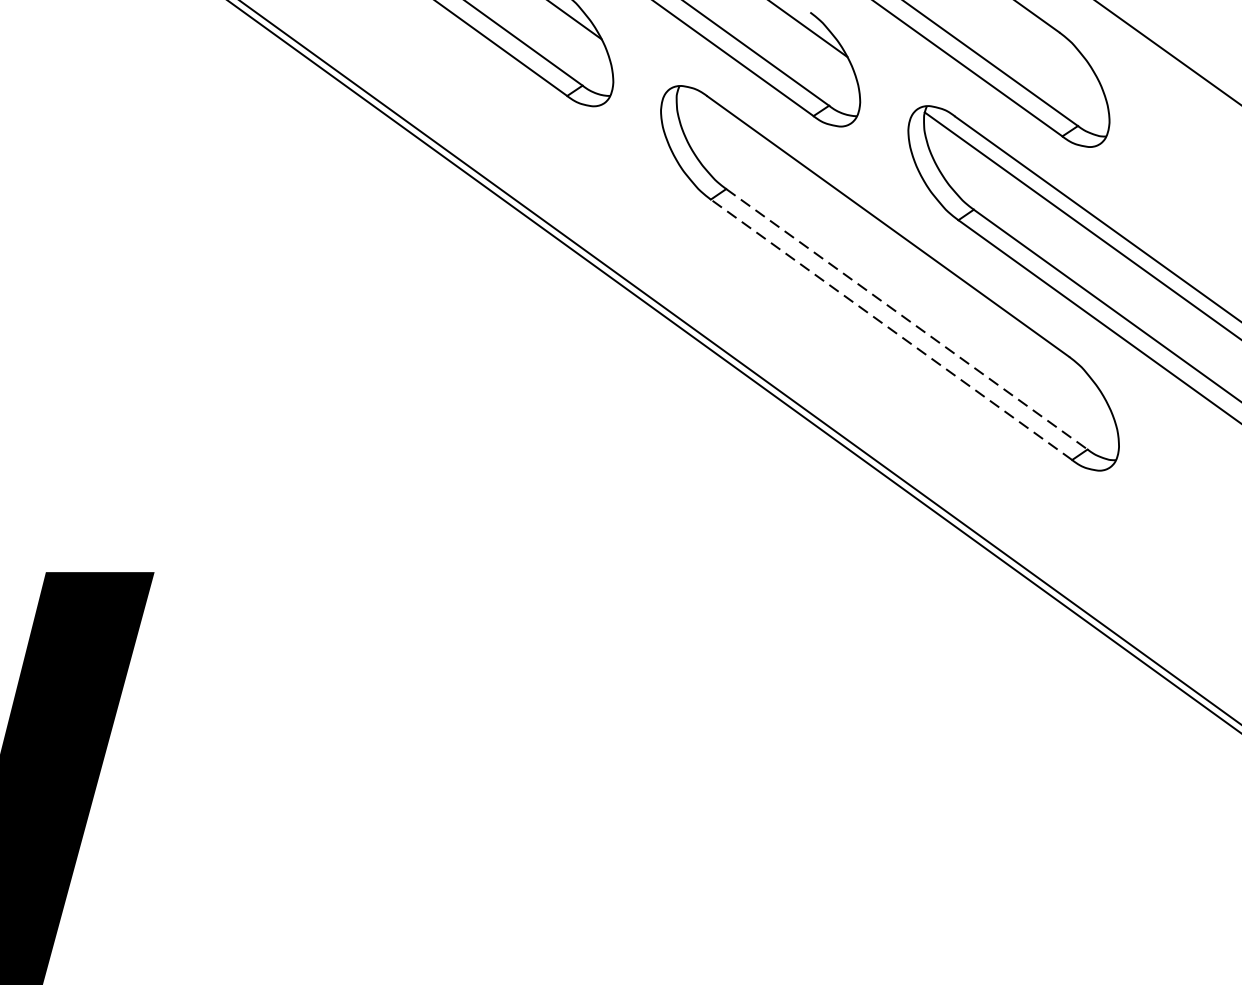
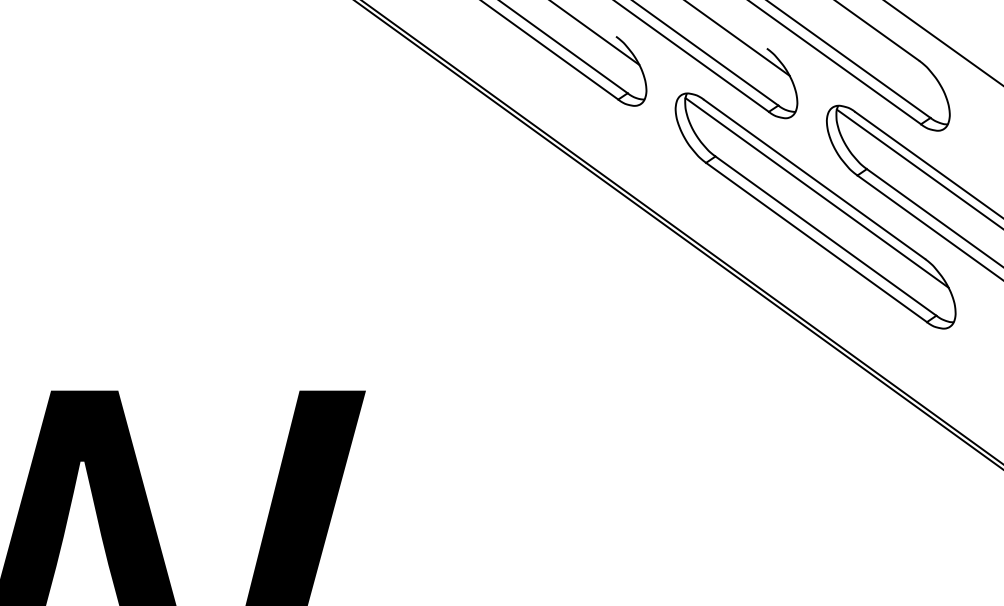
line: (891, 247) -> (816, 192), added
line: (907, 319) -> (826, 236), dashed -> solid
line: (891, 329) -> (816, 242), dashed -> solid

